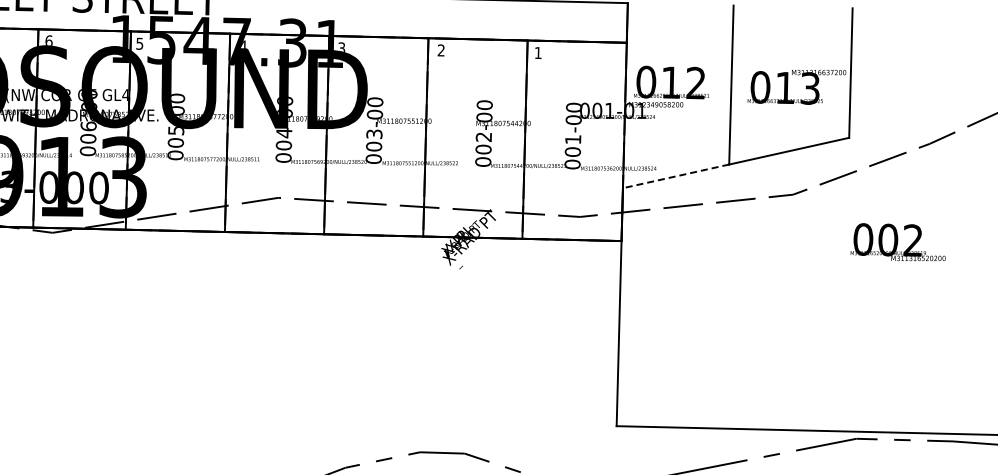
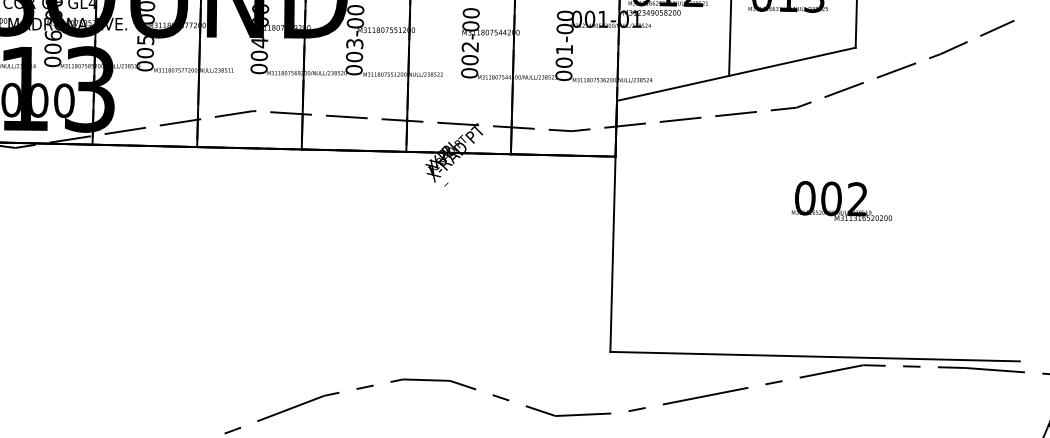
line: (675, 176) -> (672, 88), dashed -> solid
text: (897, 242) -> (841, 201), moved

